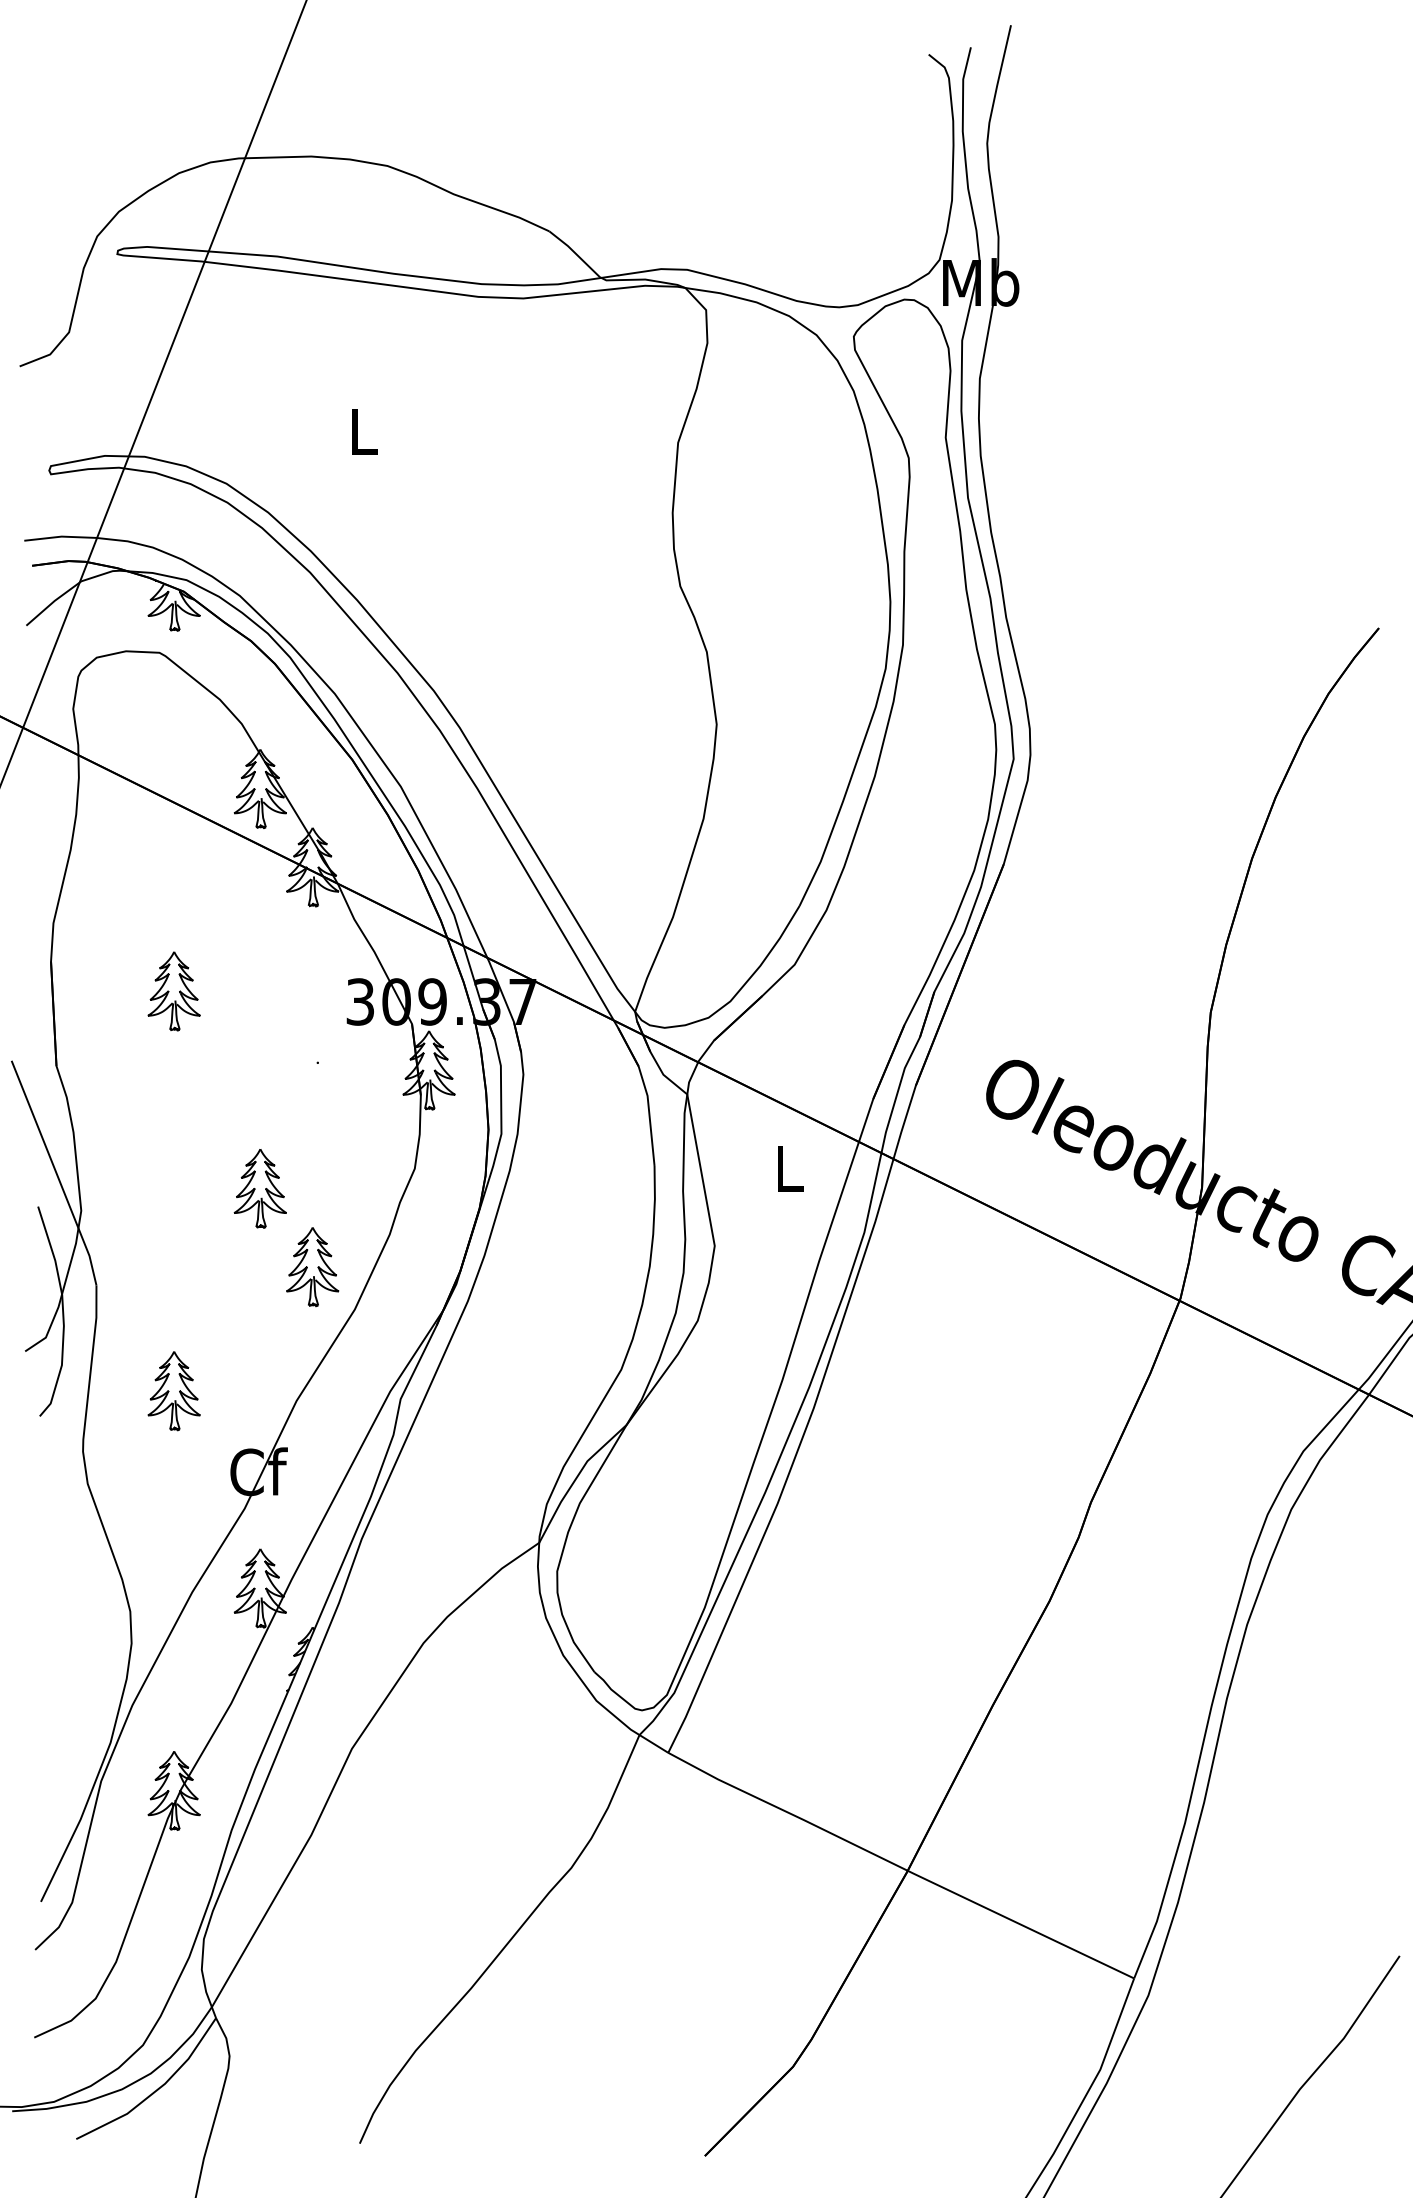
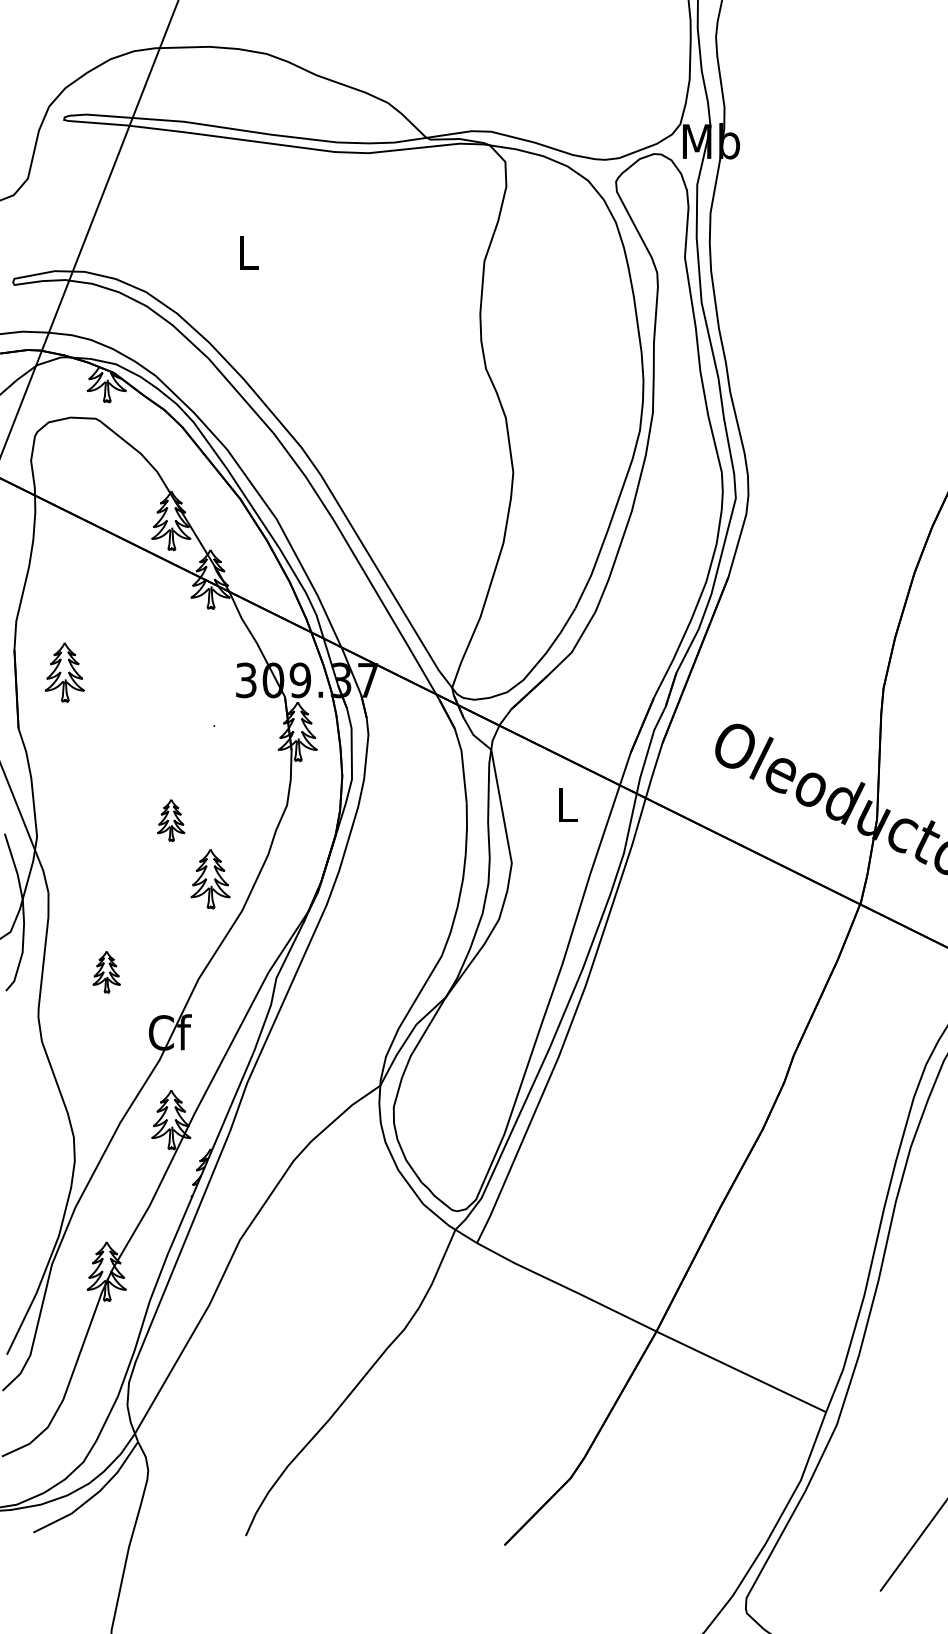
part: (173, 991) -> (64, 672), moved
part: (259, 1188) -> (170, 820), size x0.7
part: (173, 1391) -> (106, 972), size x0.7

